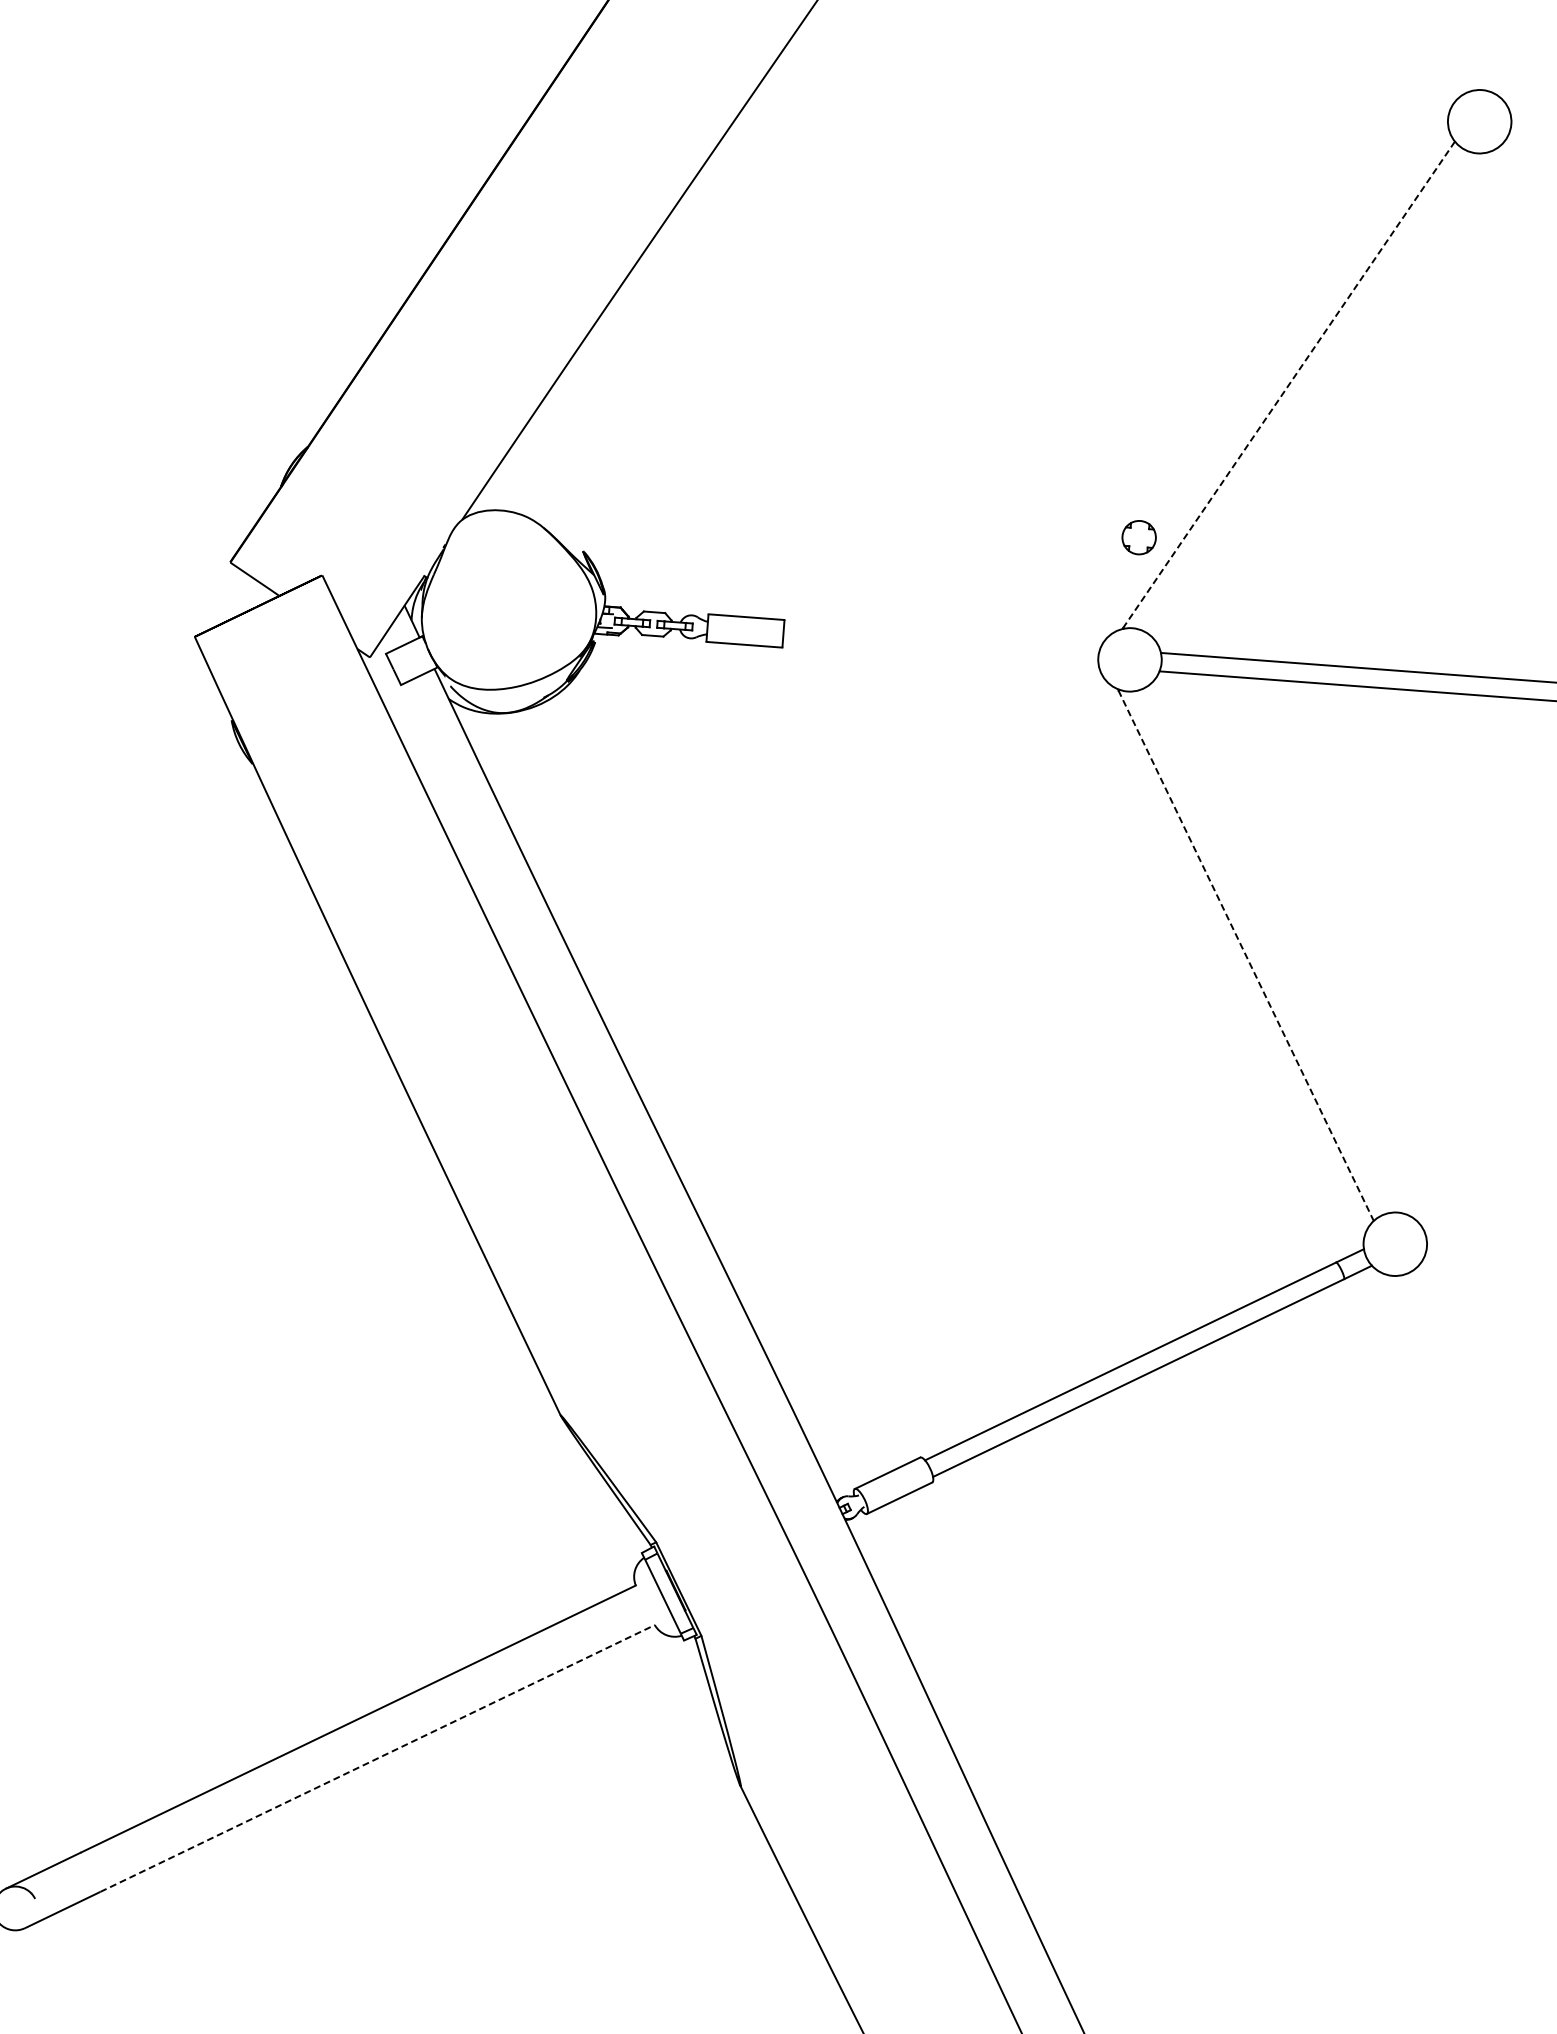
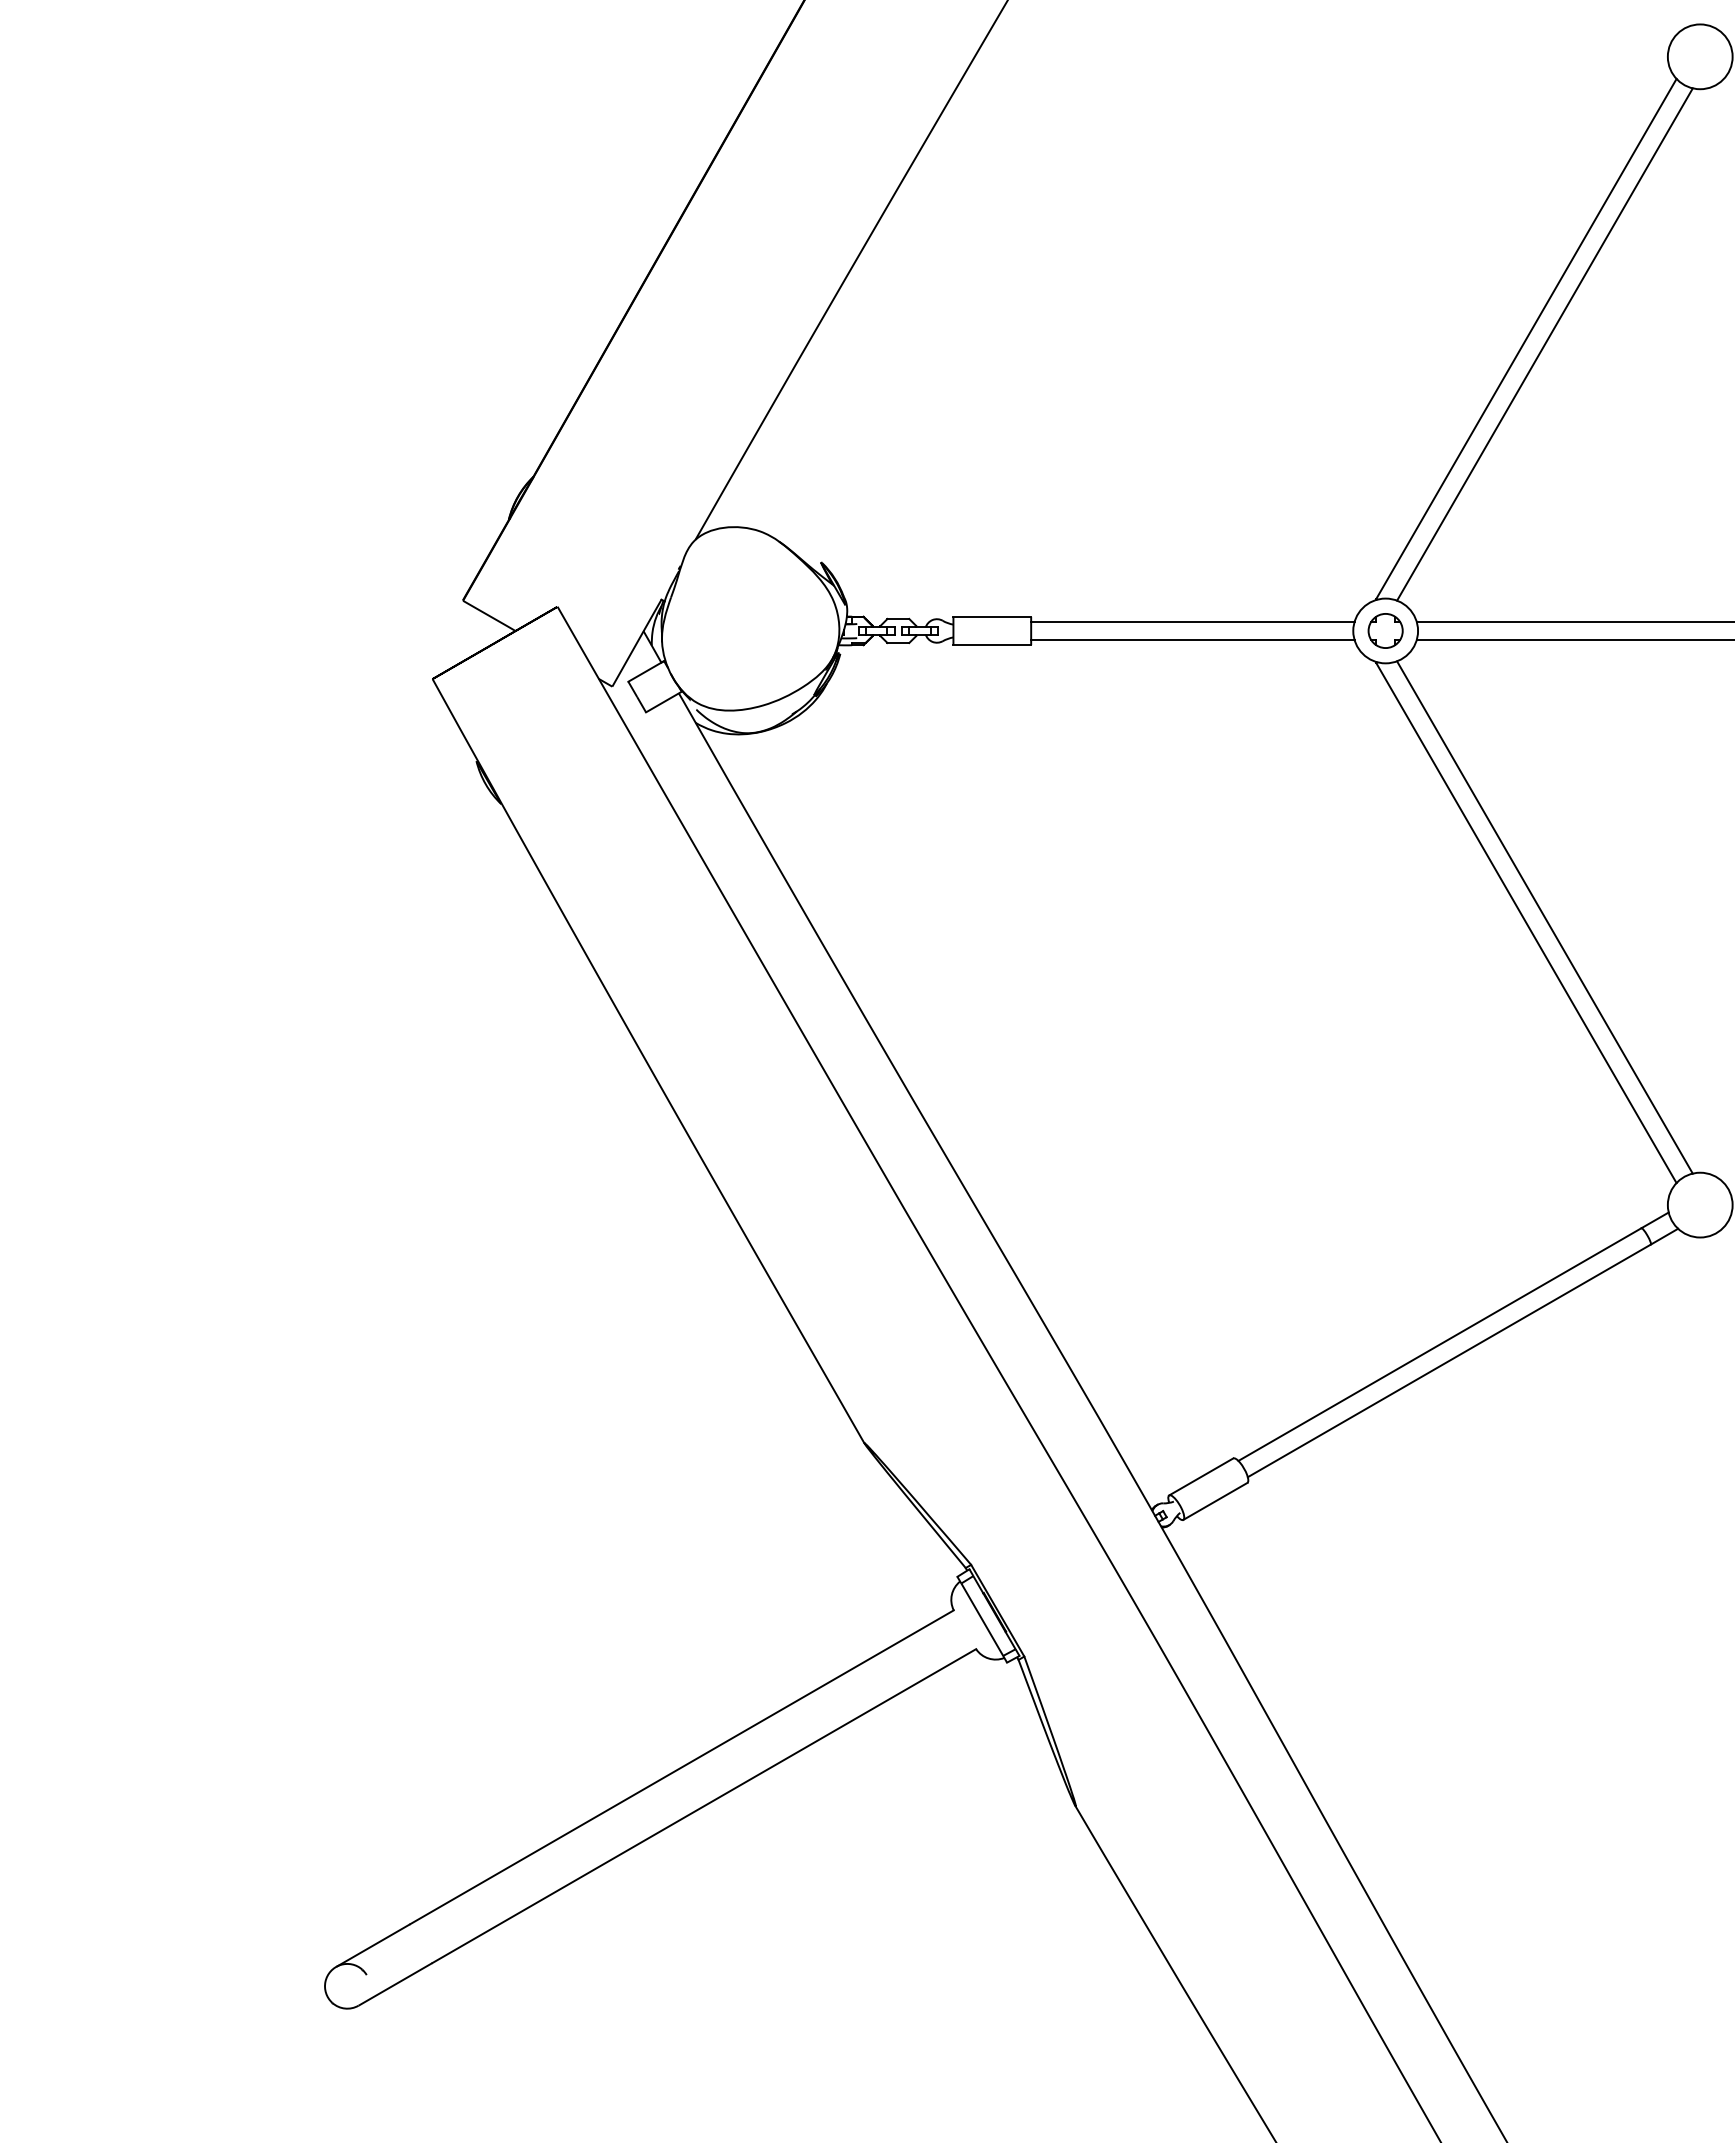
line: (1289, 385) -> (1526, 339), dashed -> solid
line: (1306, 391) -> (1544, 344), added
part: (1139, 537) -> (1385, 630), moved
line: (941, 636) -> (1192, 621), added
line: (940, 654) -> (1192, 640), added
line: (1264, 951) -> (1544, 917), added
line: (1246, 956) -> (1526, 923), dashed -> solid
line: (377, 1758) -> (704, 1806), dashed -> solid

